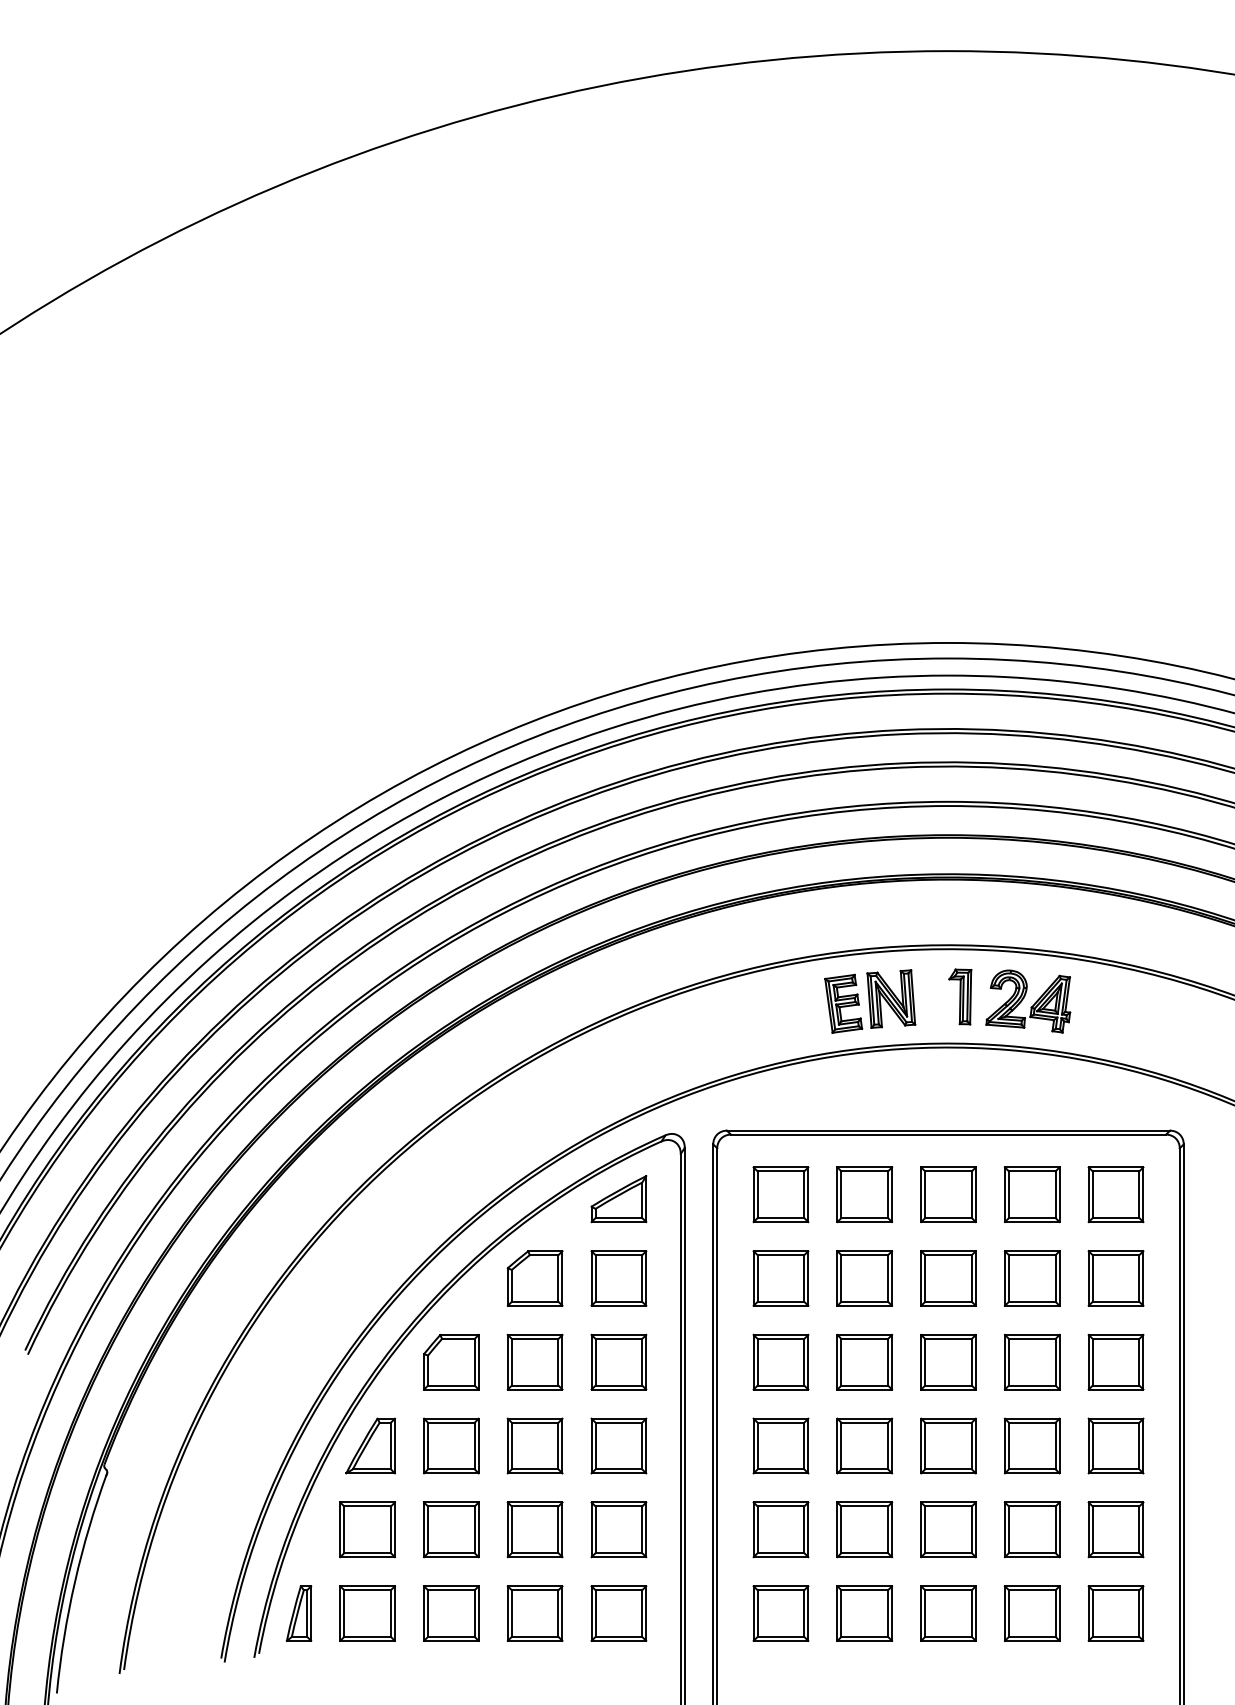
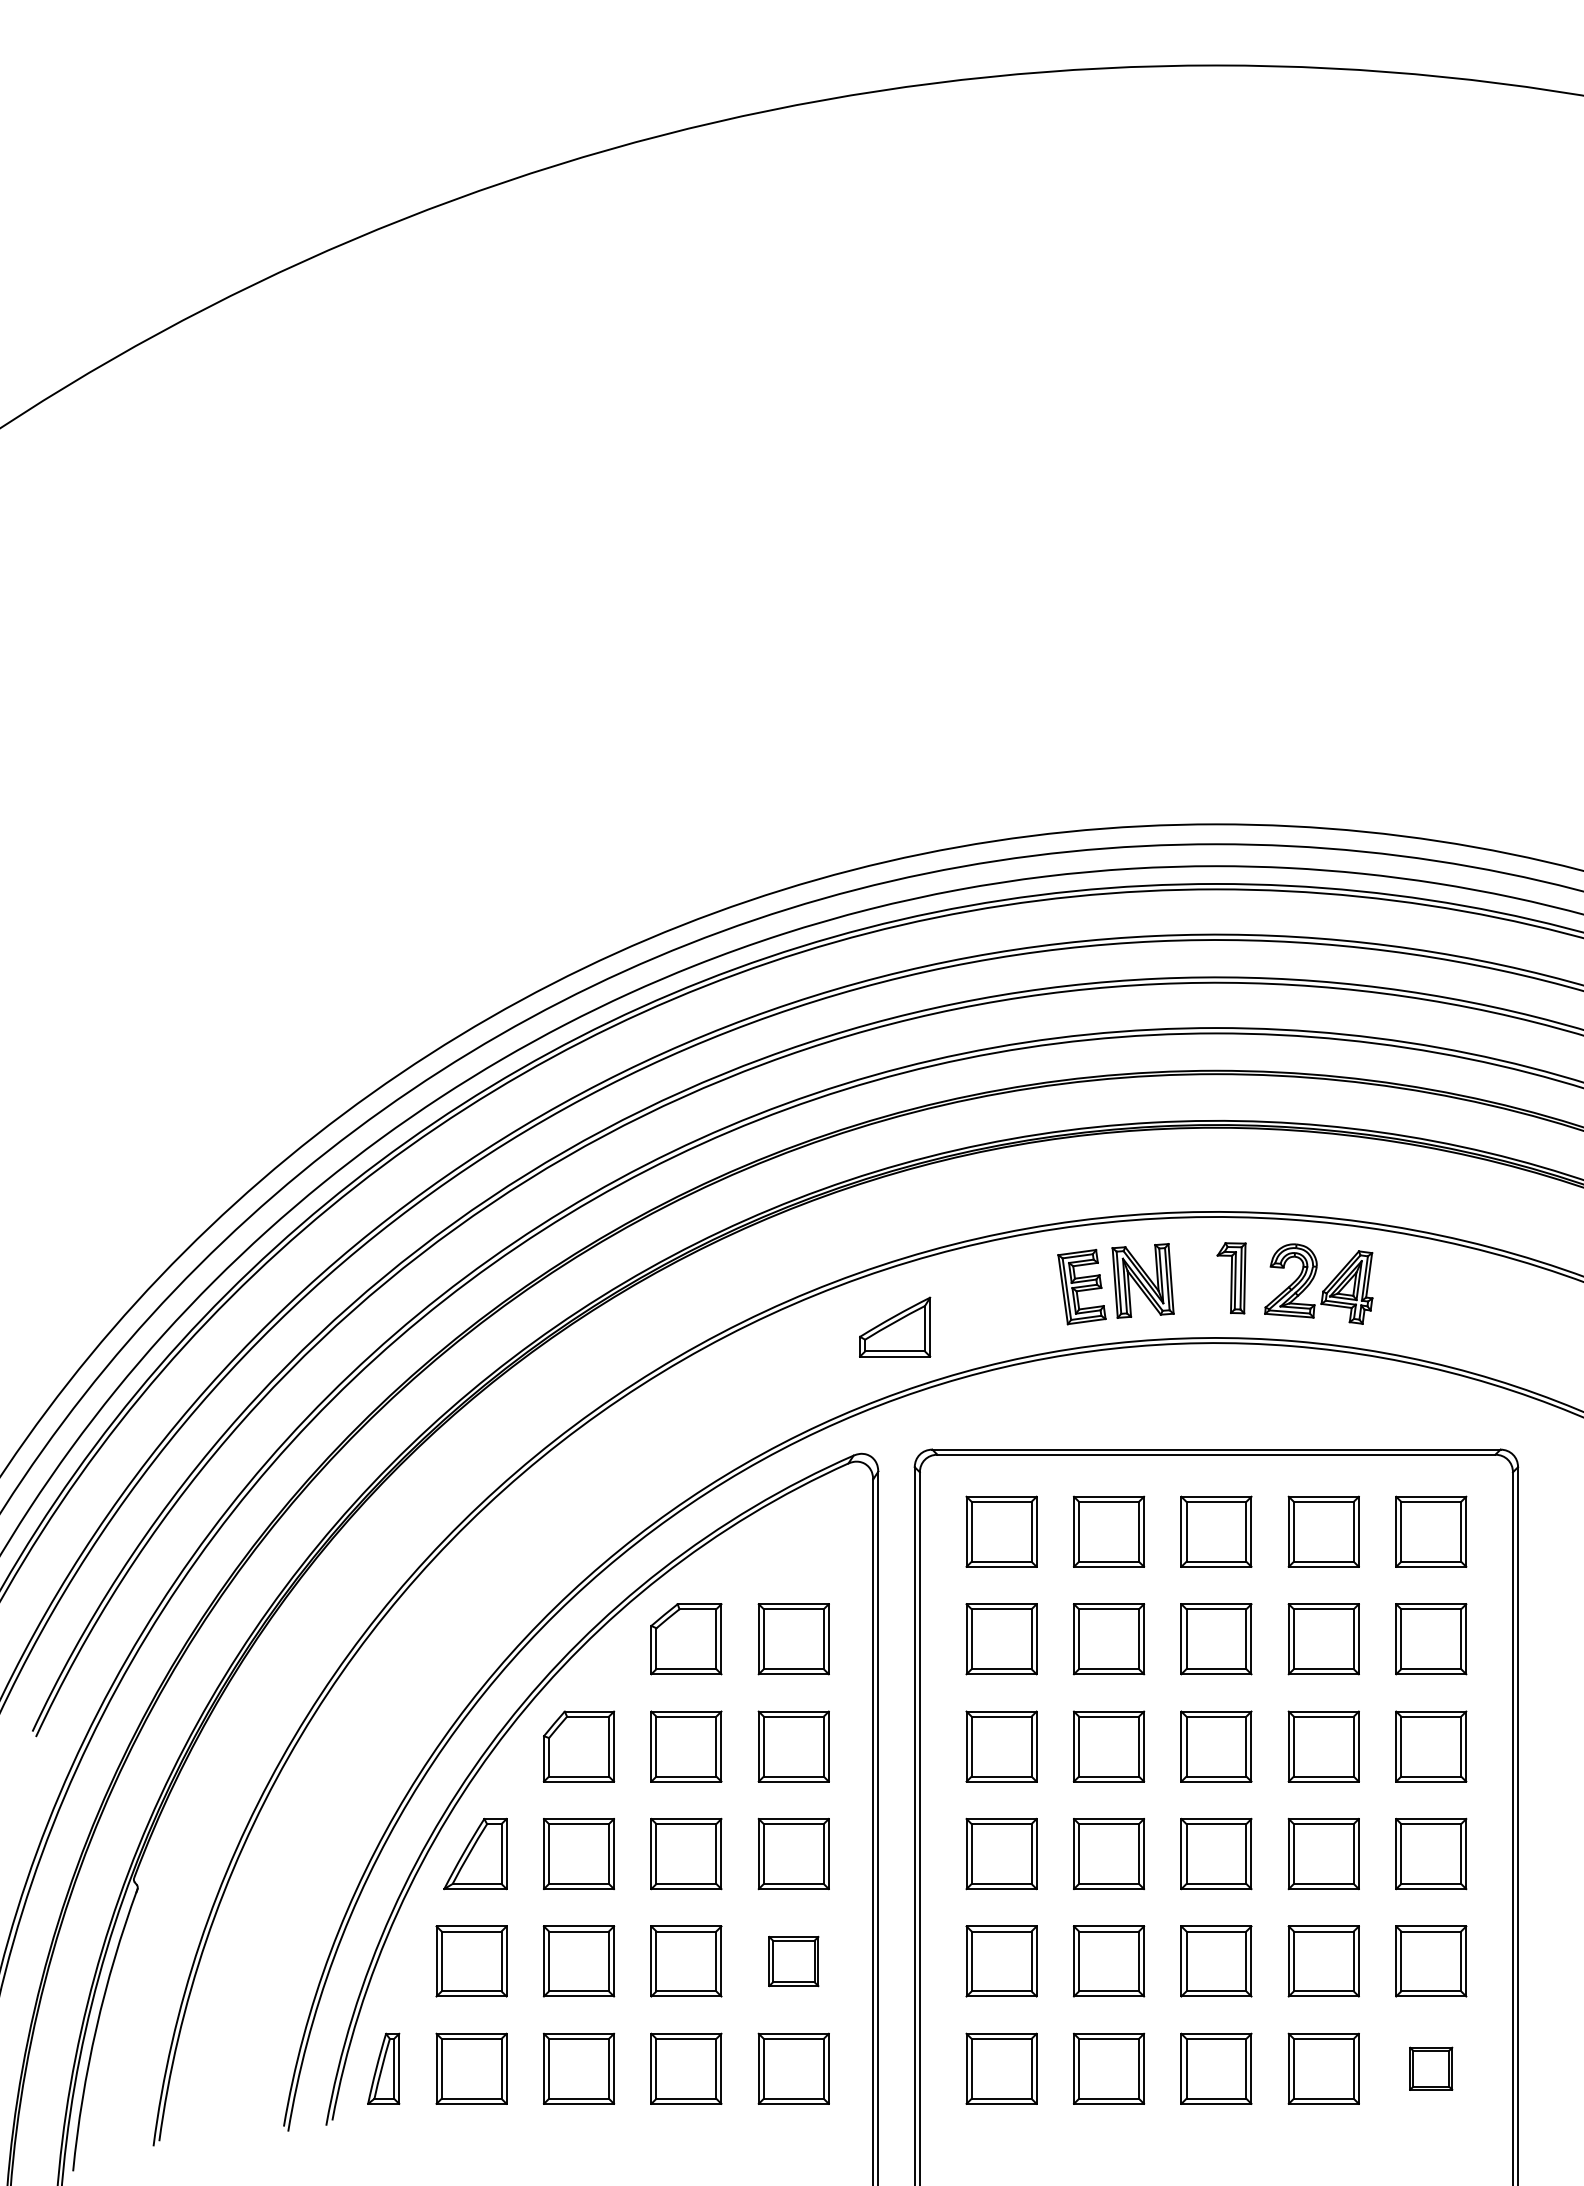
part: (618, 1199) -> (894, 1327), moved
part: (618, 1529) -> (793, 1961), size x0.7
part: (1115, 1613) -> (1430, 2068), size x0.6

